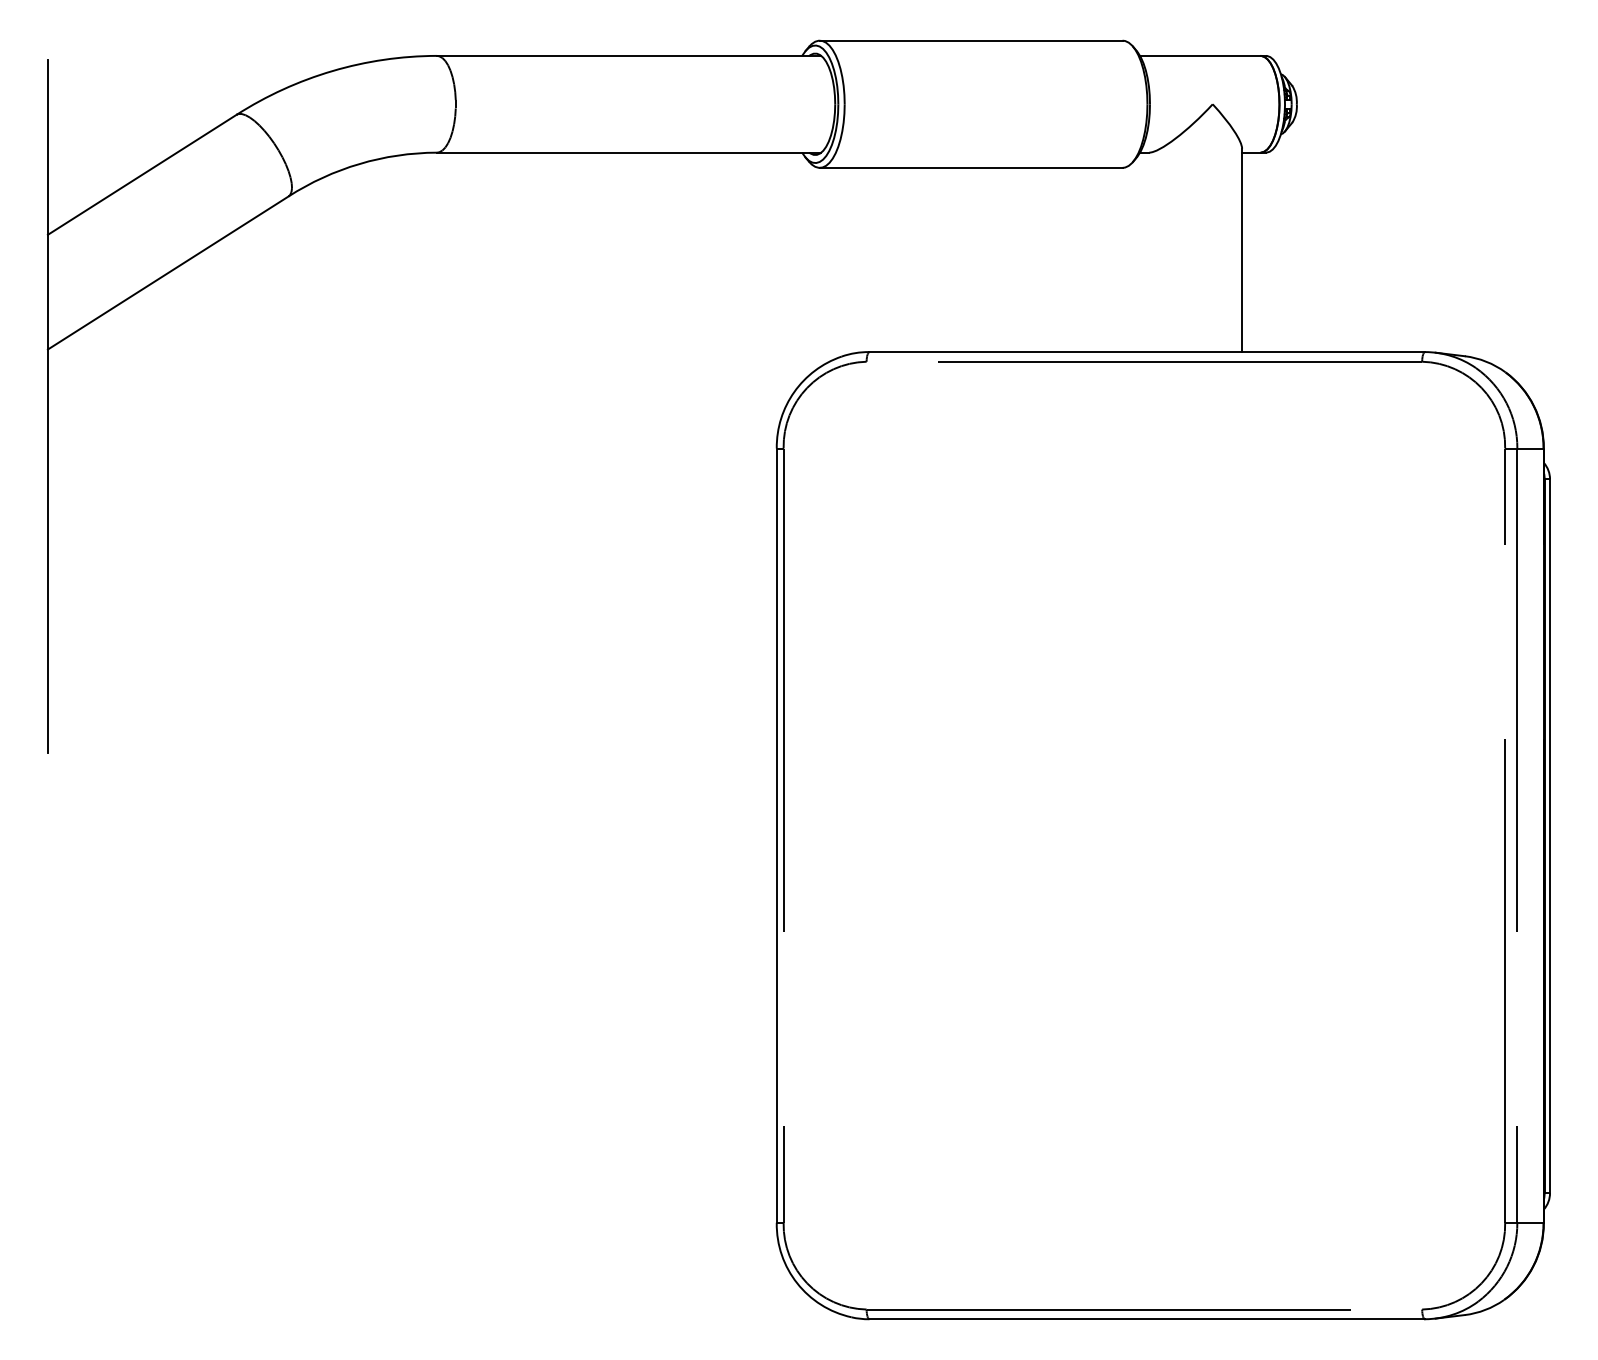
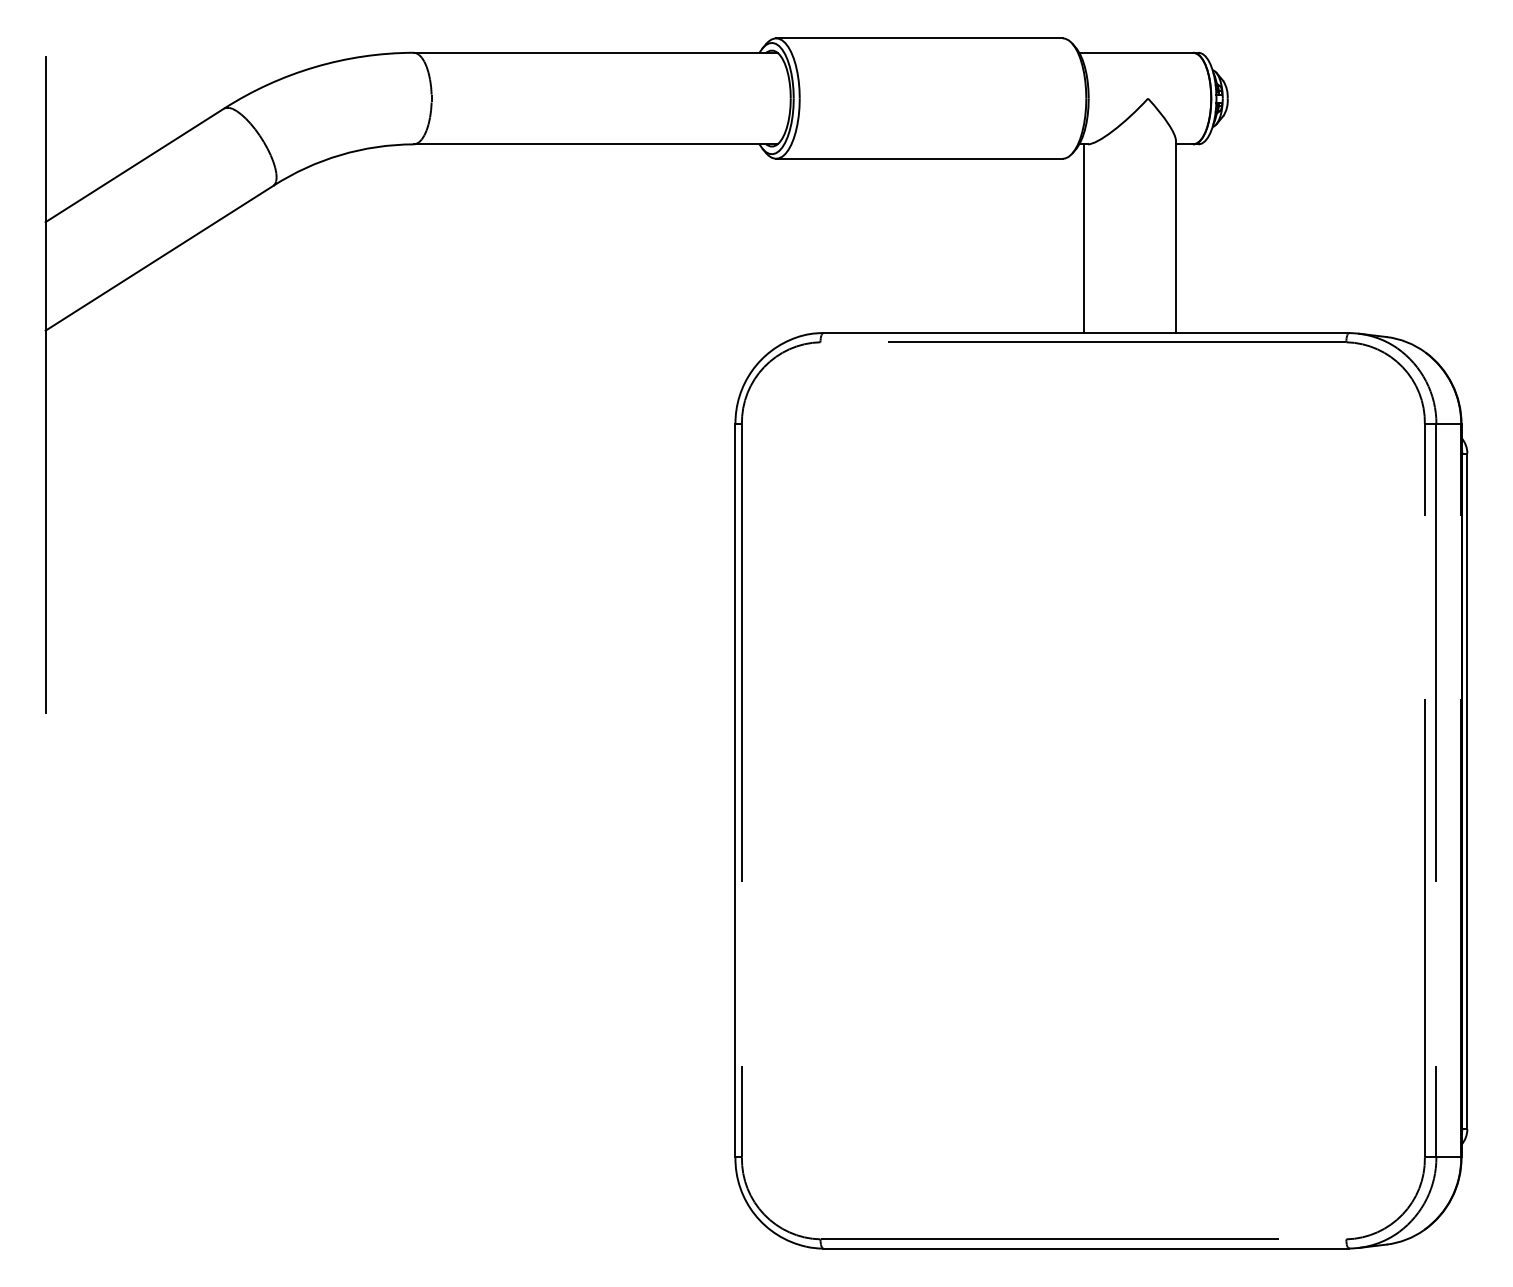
line: (1145, 252) -> (1084, 238), added

